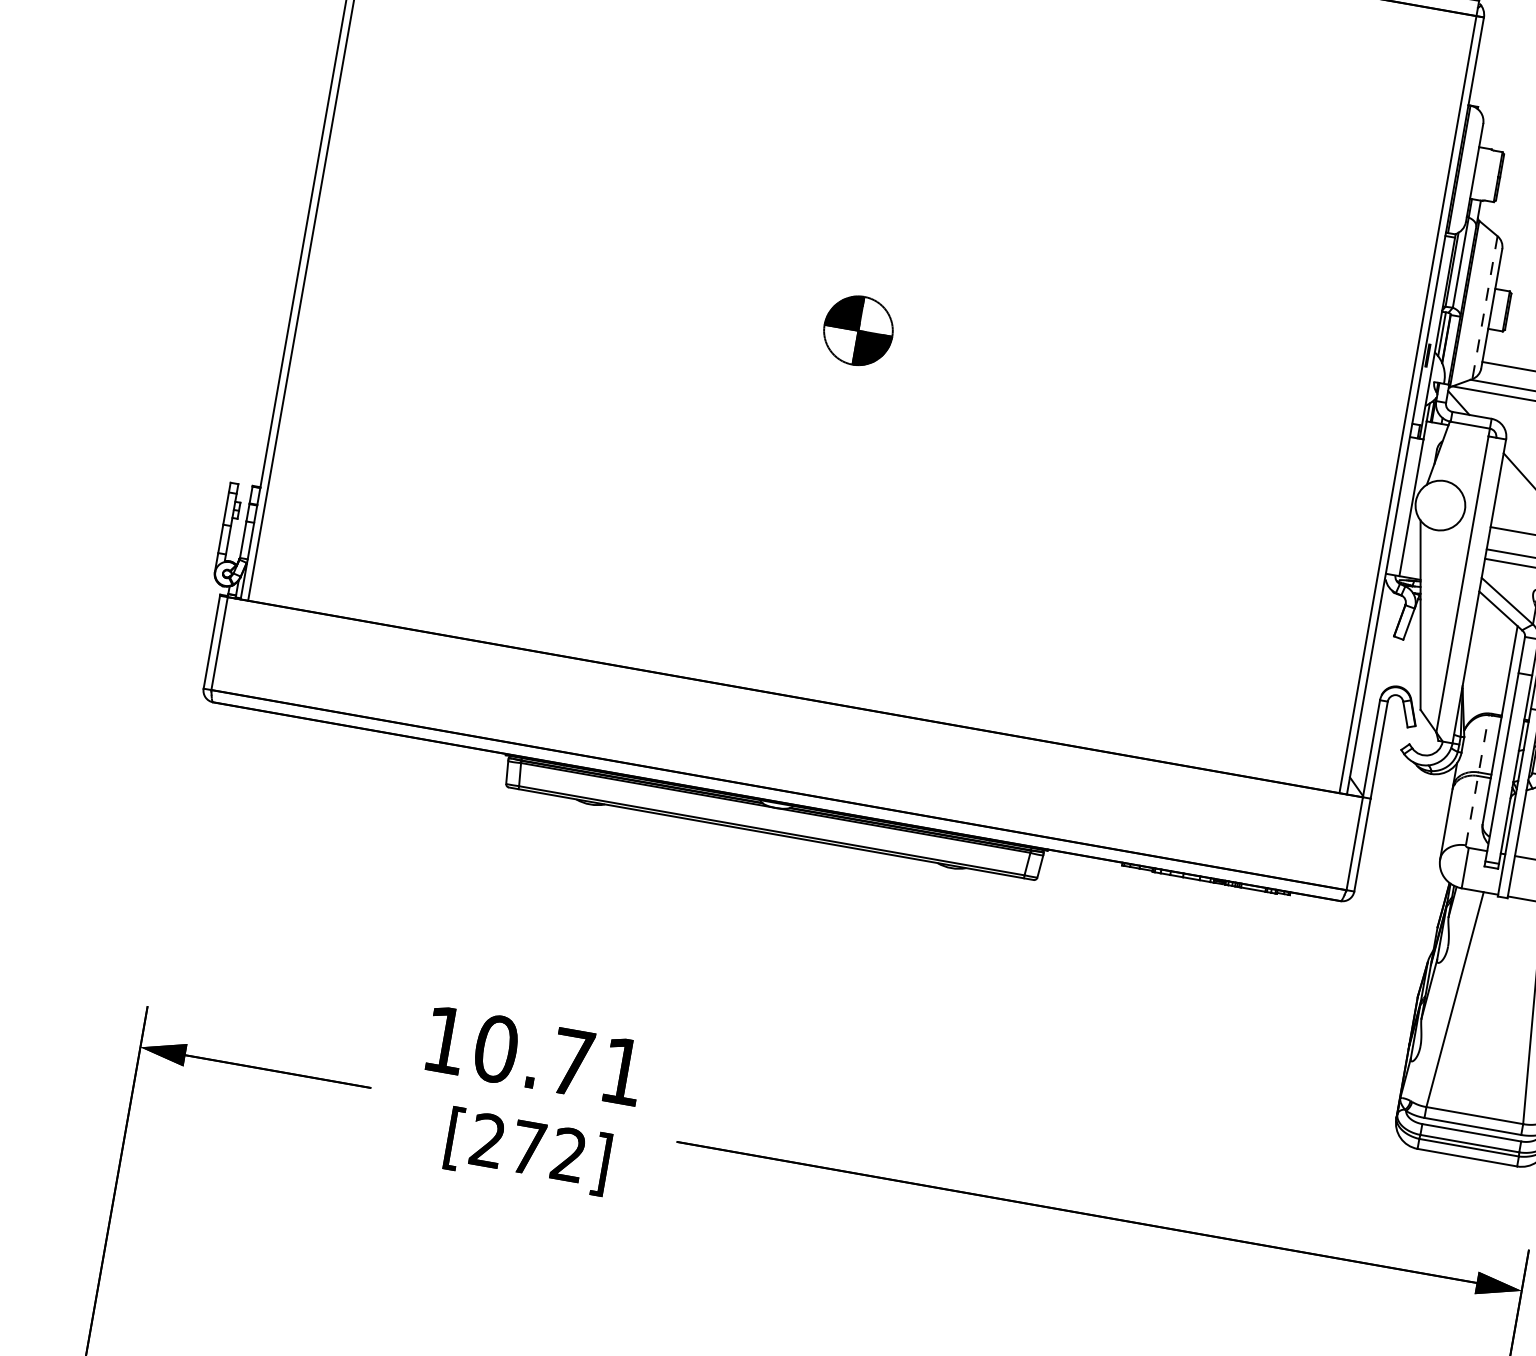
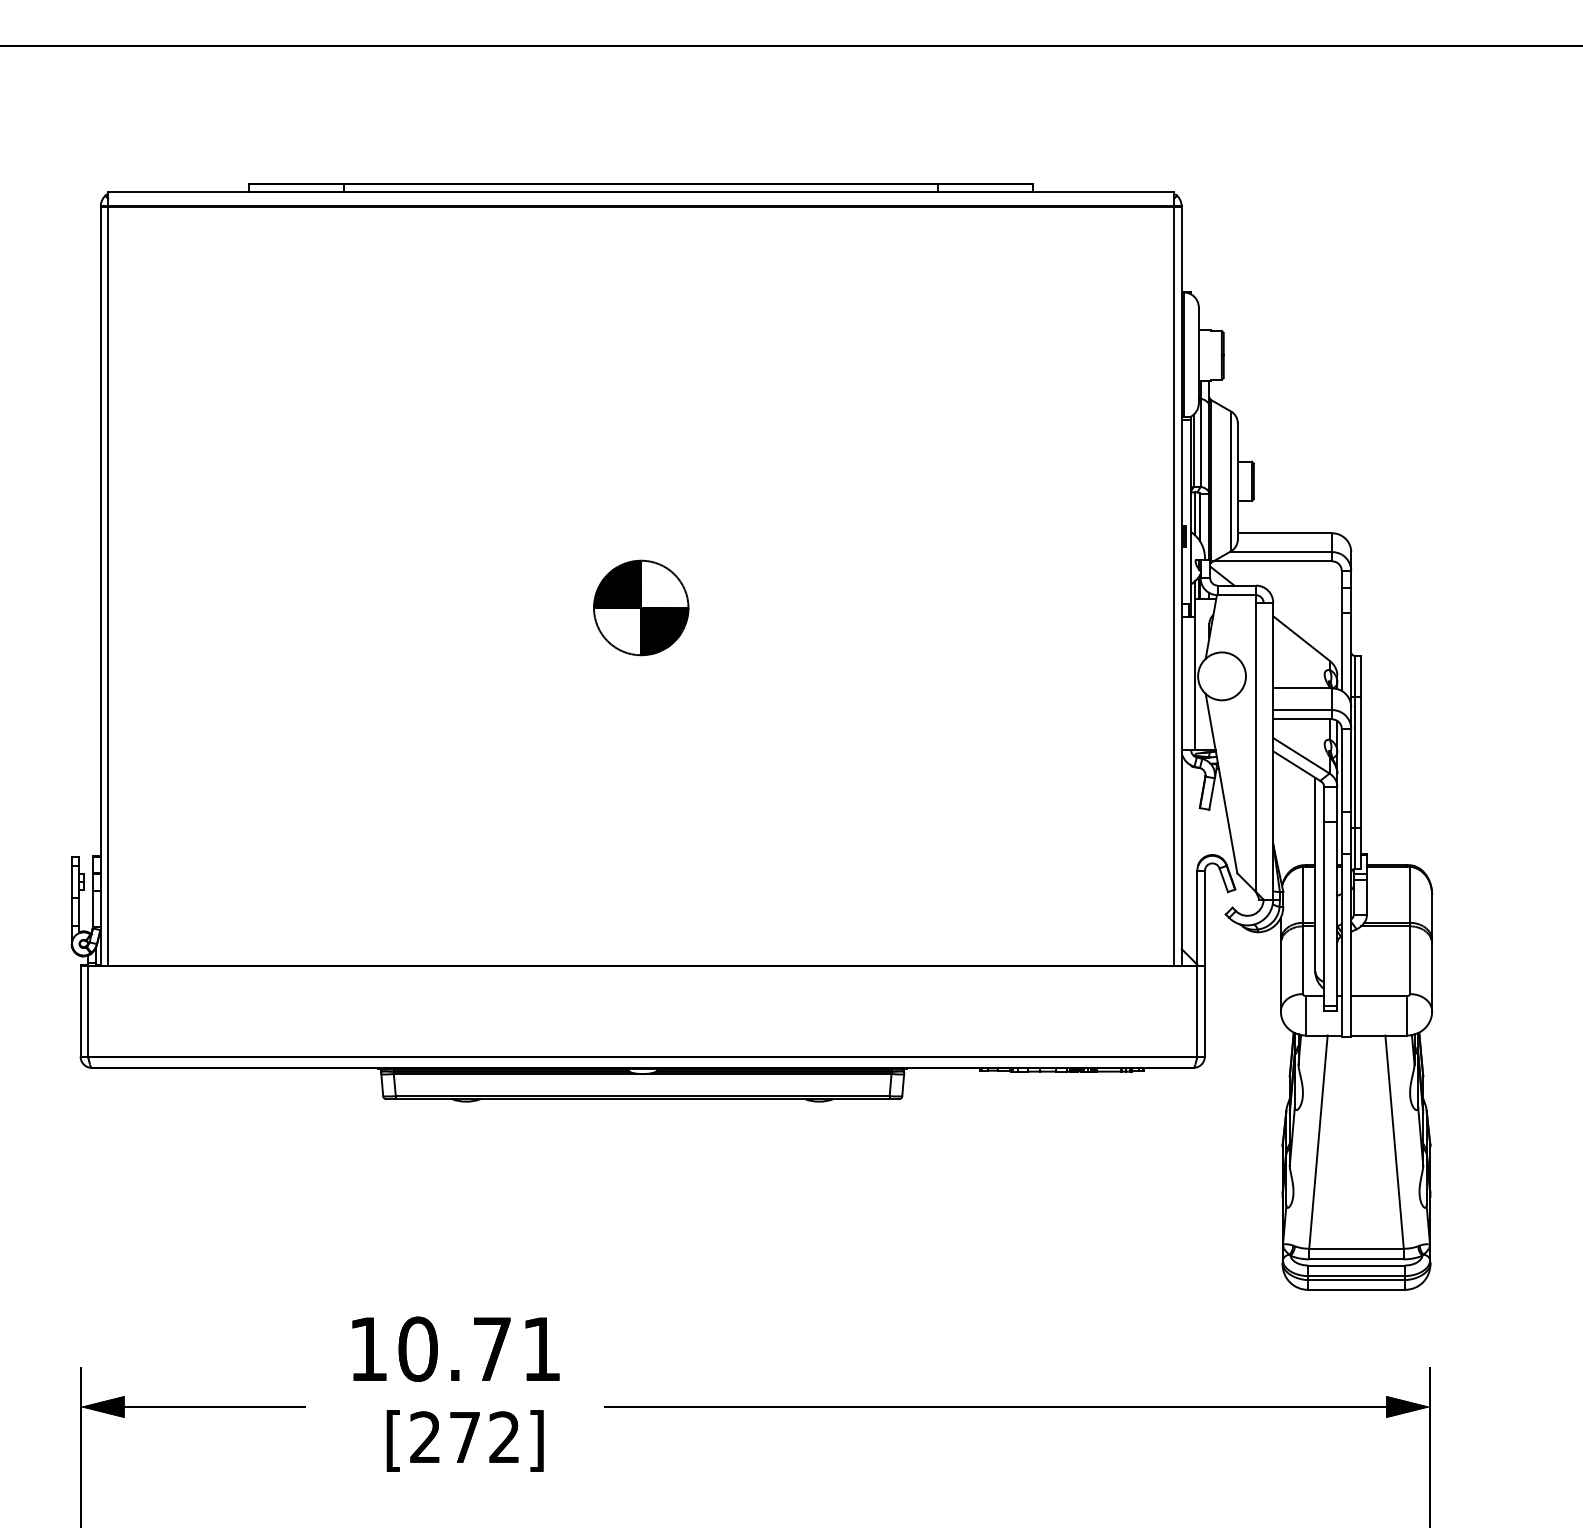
line: (1485, 307) -> (1231, 481), dashed -> solid
part: (858, 330) -> (641, 607), size x1.43
line: (1476, 780) -> (1302, 930), dashed -> solid

